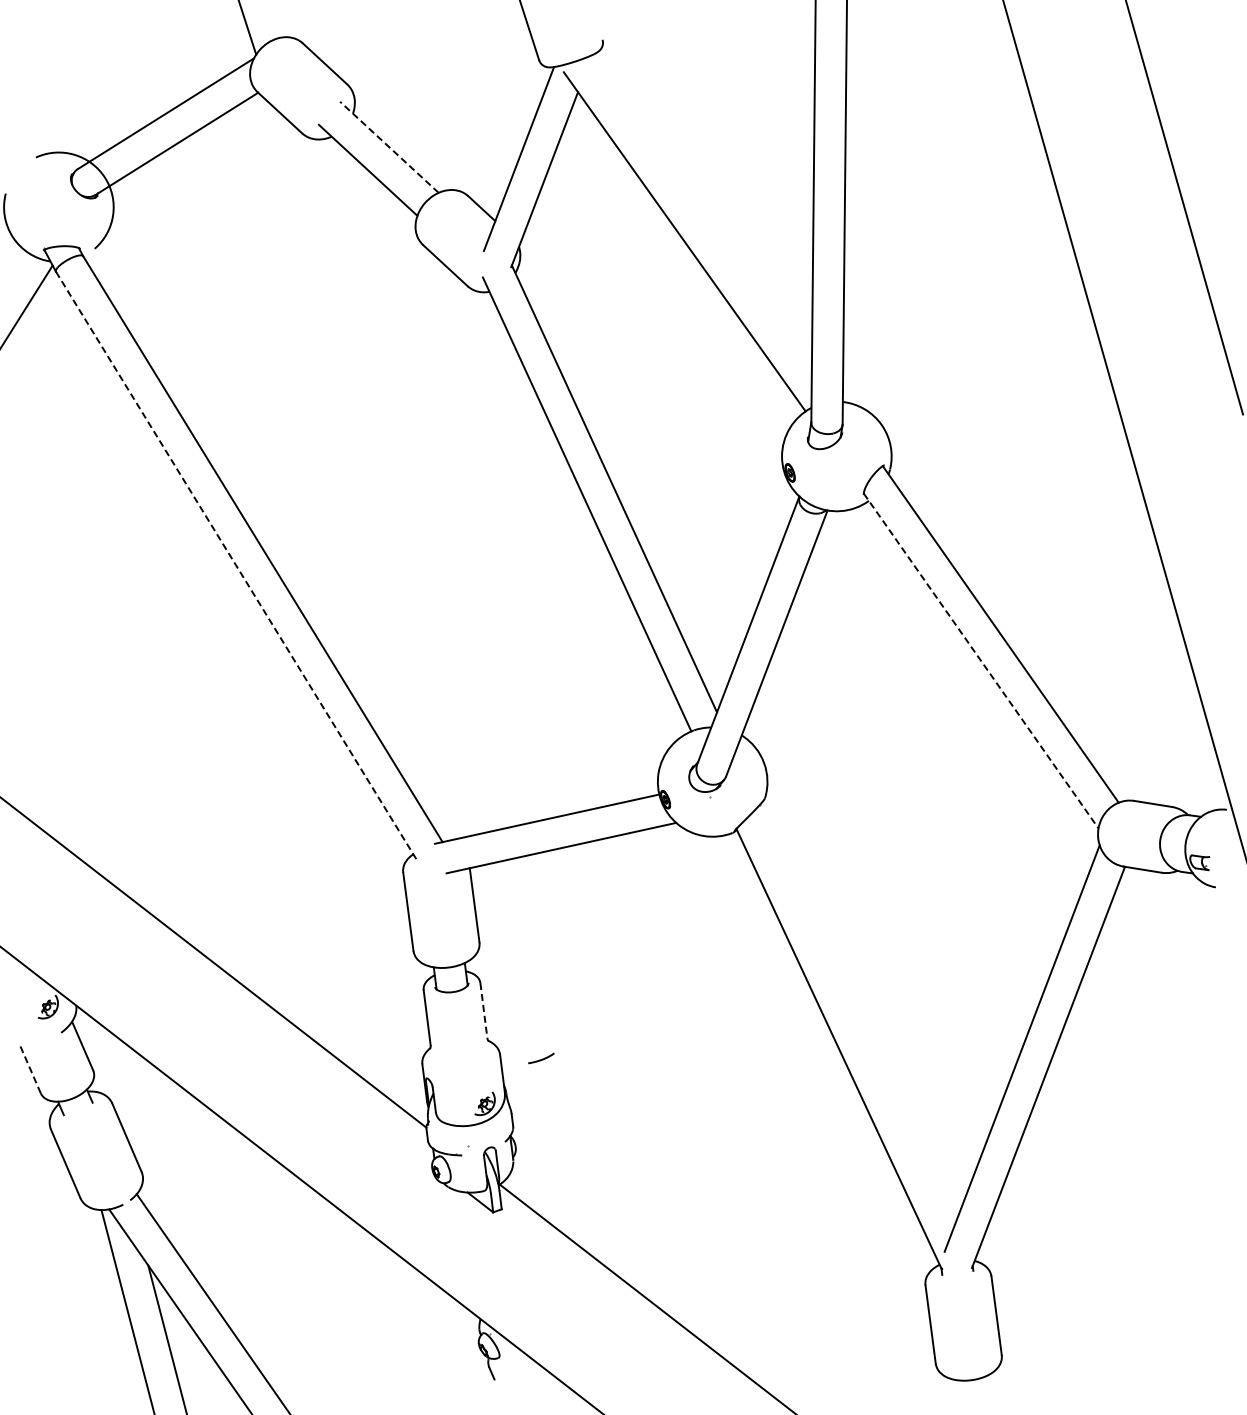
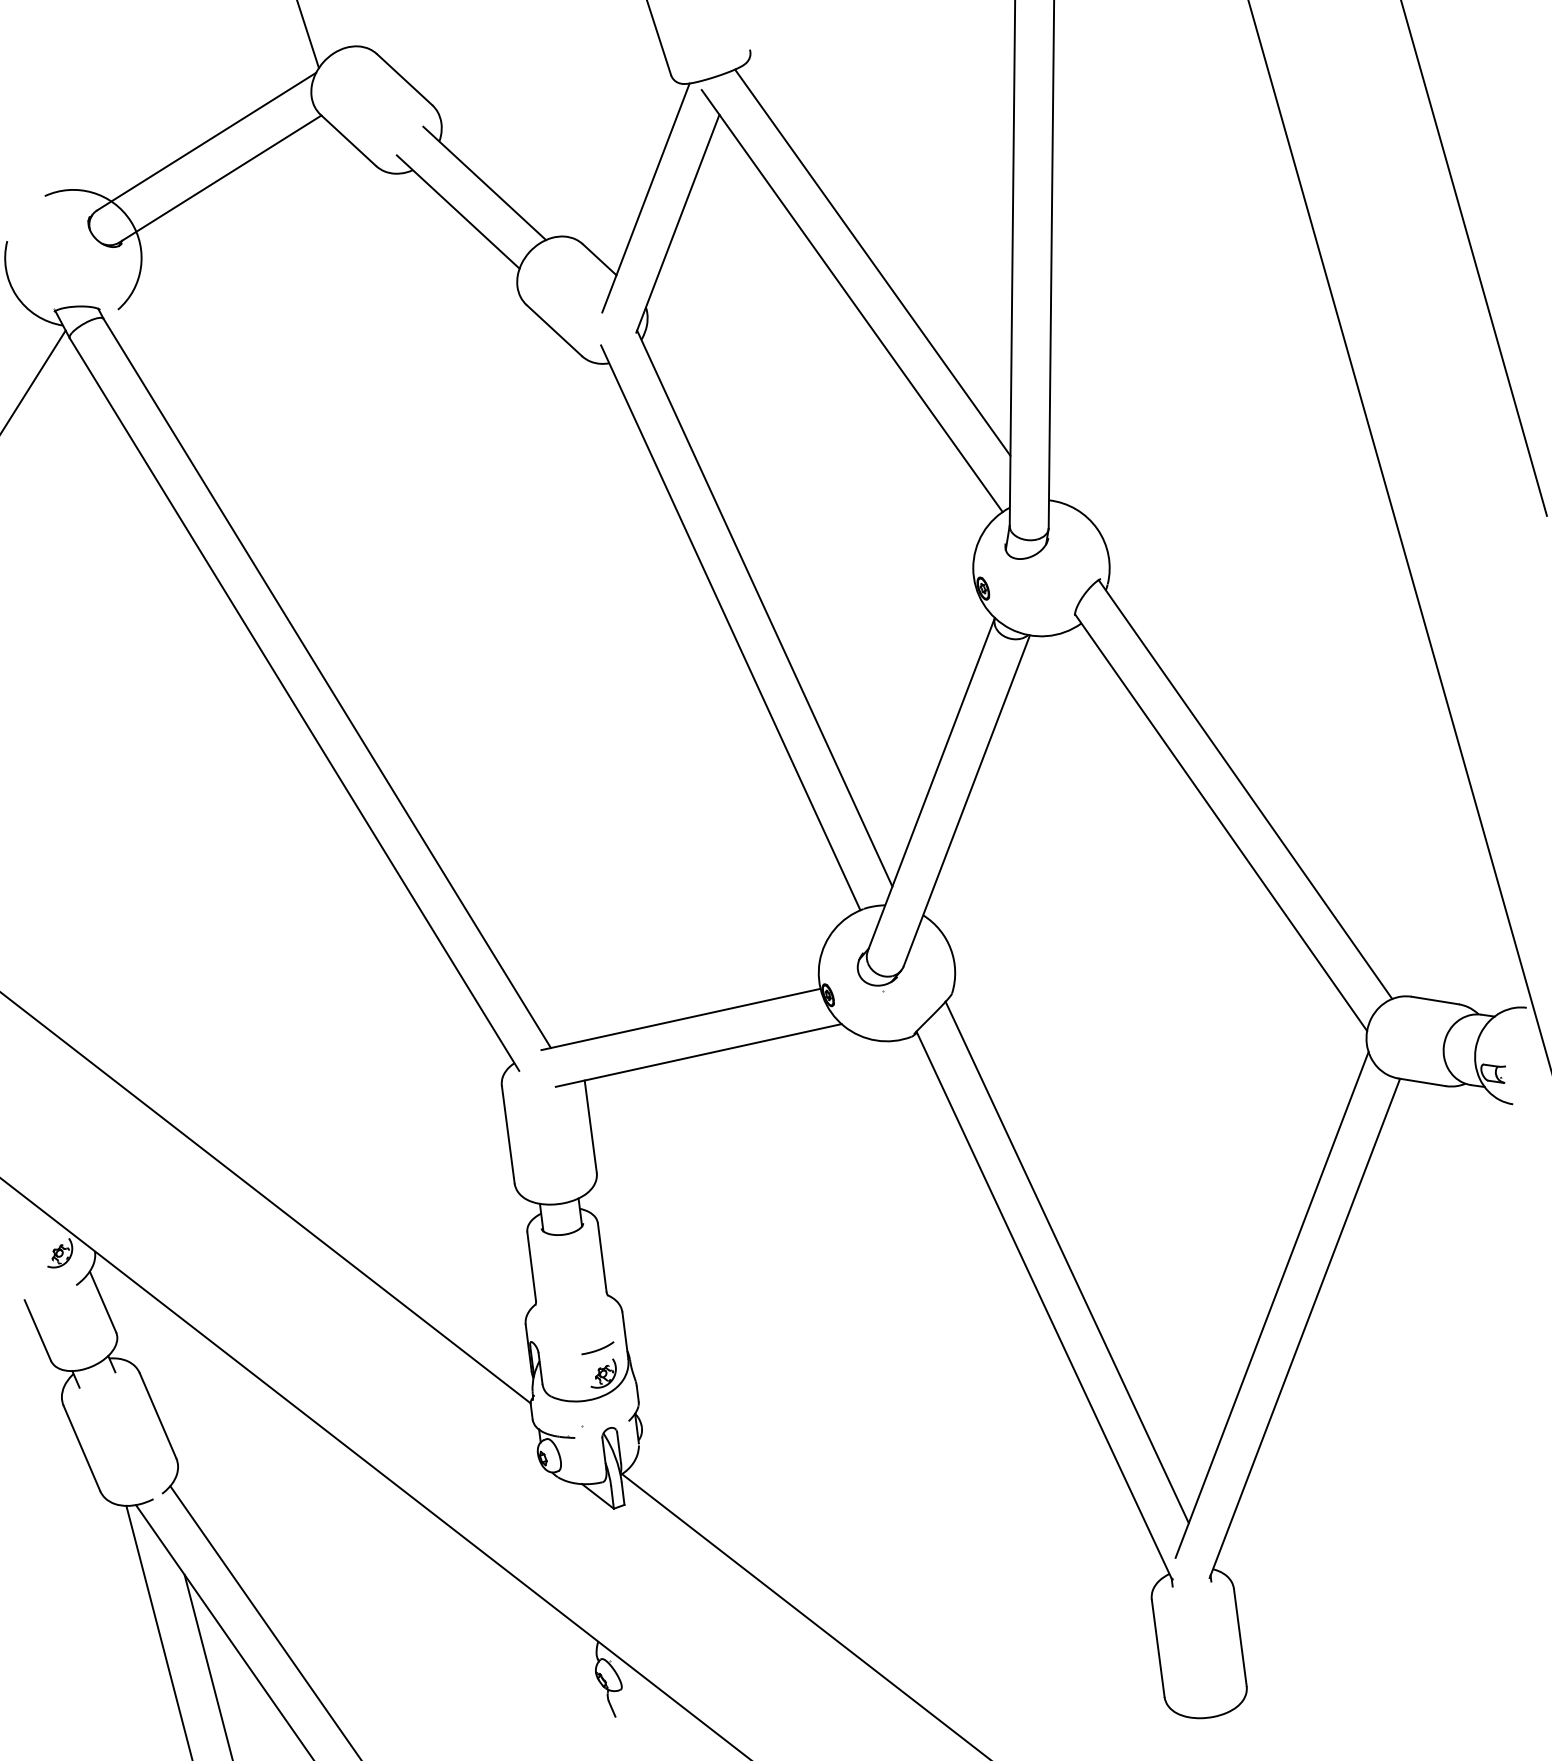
line: (389, 146) -> (484, 182), dashed -> solid
line: (700, 210) -> (871, 262), added
line: (236, 566) -> (294, 705), dashed -> solid
line: (981, 661) -> (1221, 823), dashed -> solid
line: (483, 1010) -> (601, 1257), dashed -> solid
line: (857, 1014) -> (1067, 1262), added
curve: (542, 1058) -> (599, 1348), moved
line: (30, 1068) -> (38, 1329), dashed -> solid

